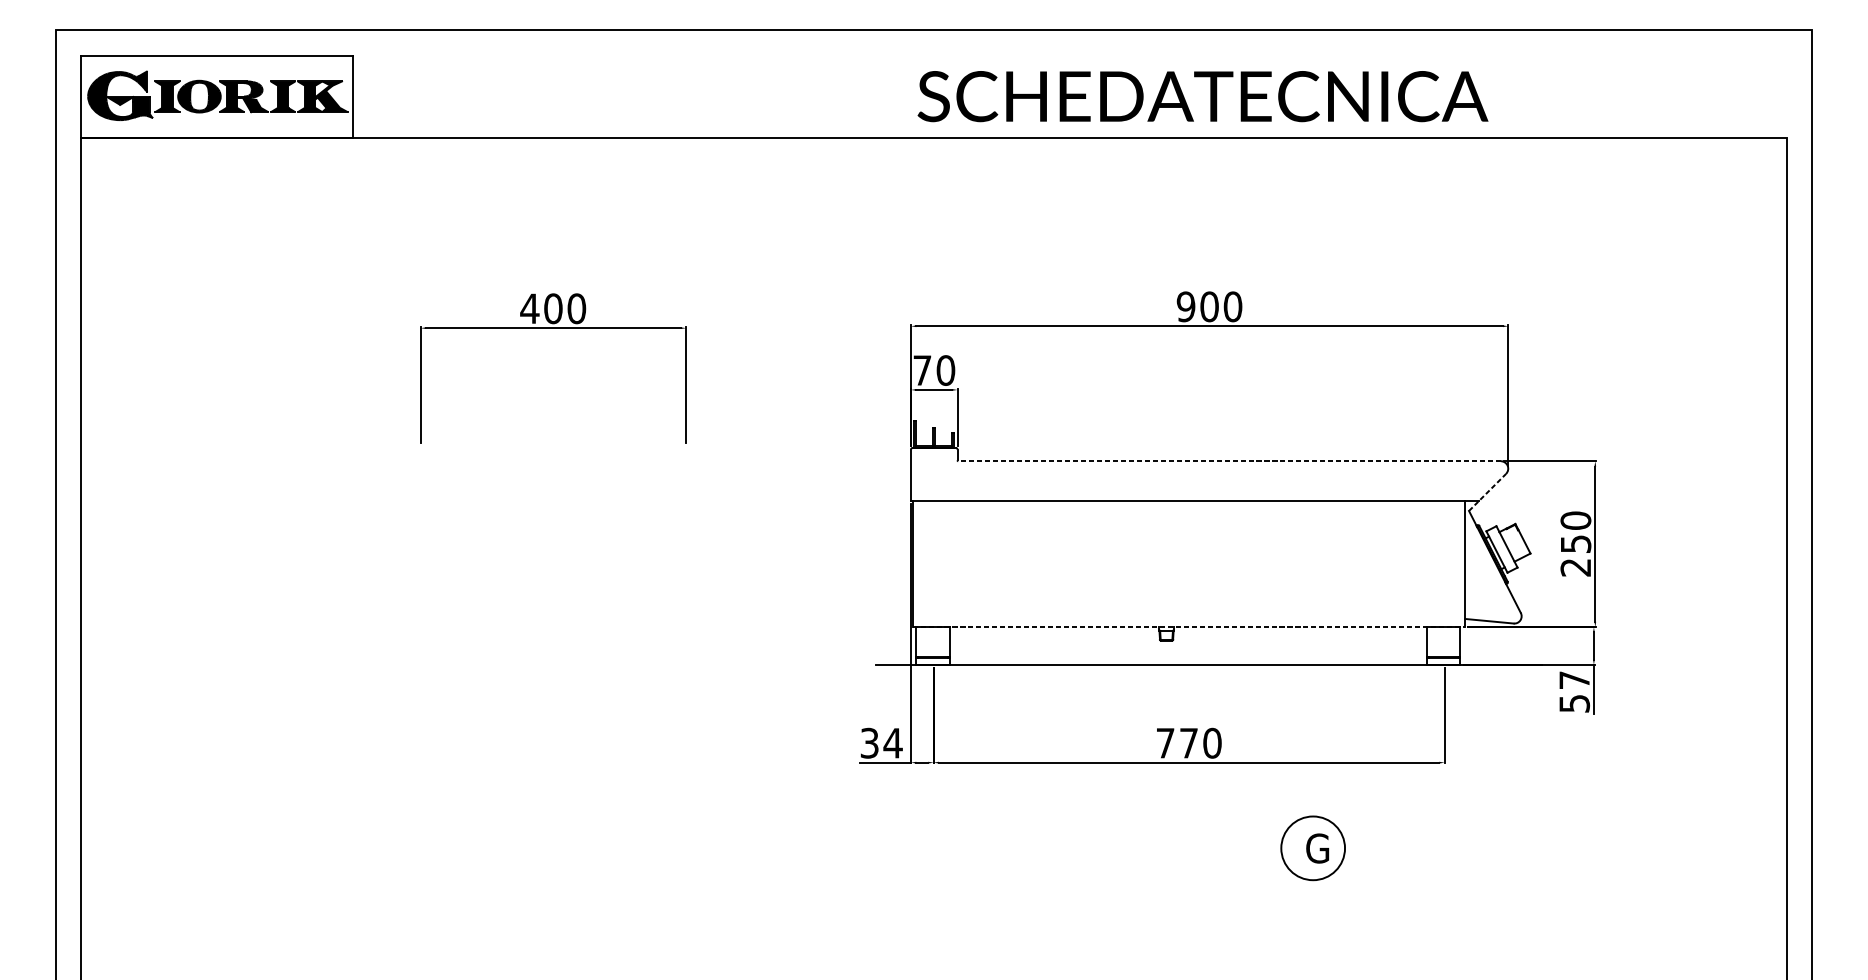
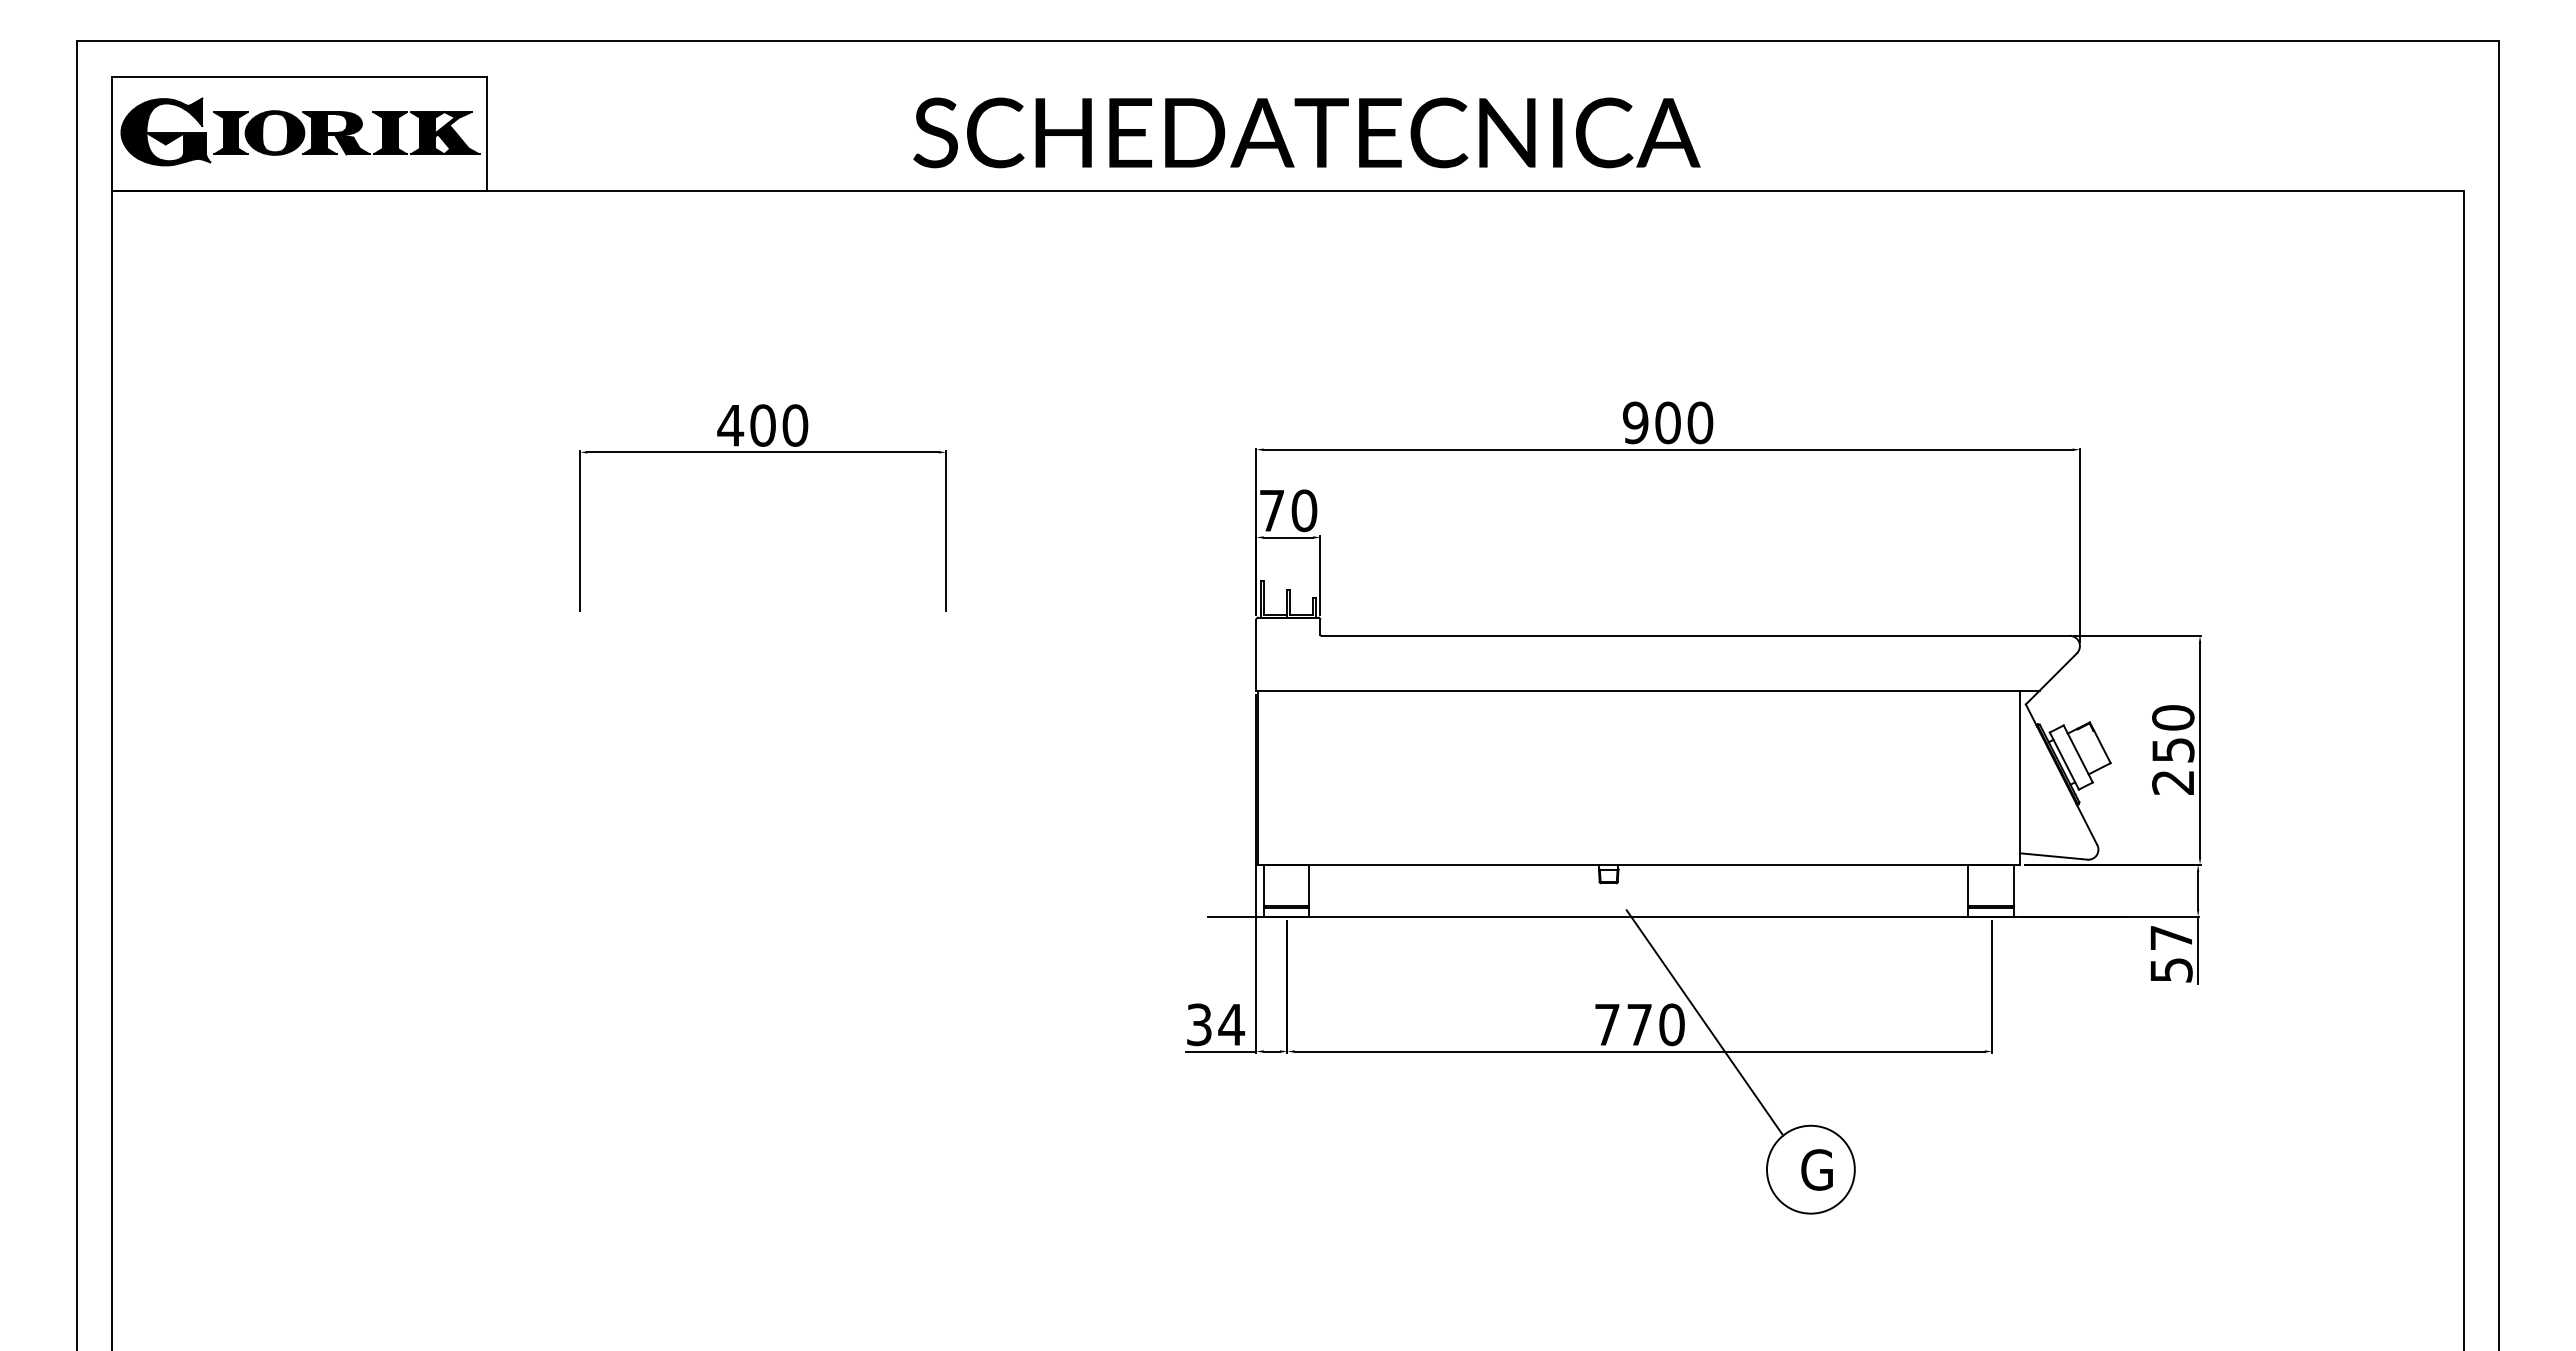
text: (1202, 96) -> (1306, 132), moved
line: (1229, 460) -> (1695, 635), dashed -> solid
line: (1487, 492) -> (2051, 678), dashed -> solid
line: (1188, 627) -> (1639, 864), dashed -> solid
line: (1236, 741) -> (1704, 1022), added

